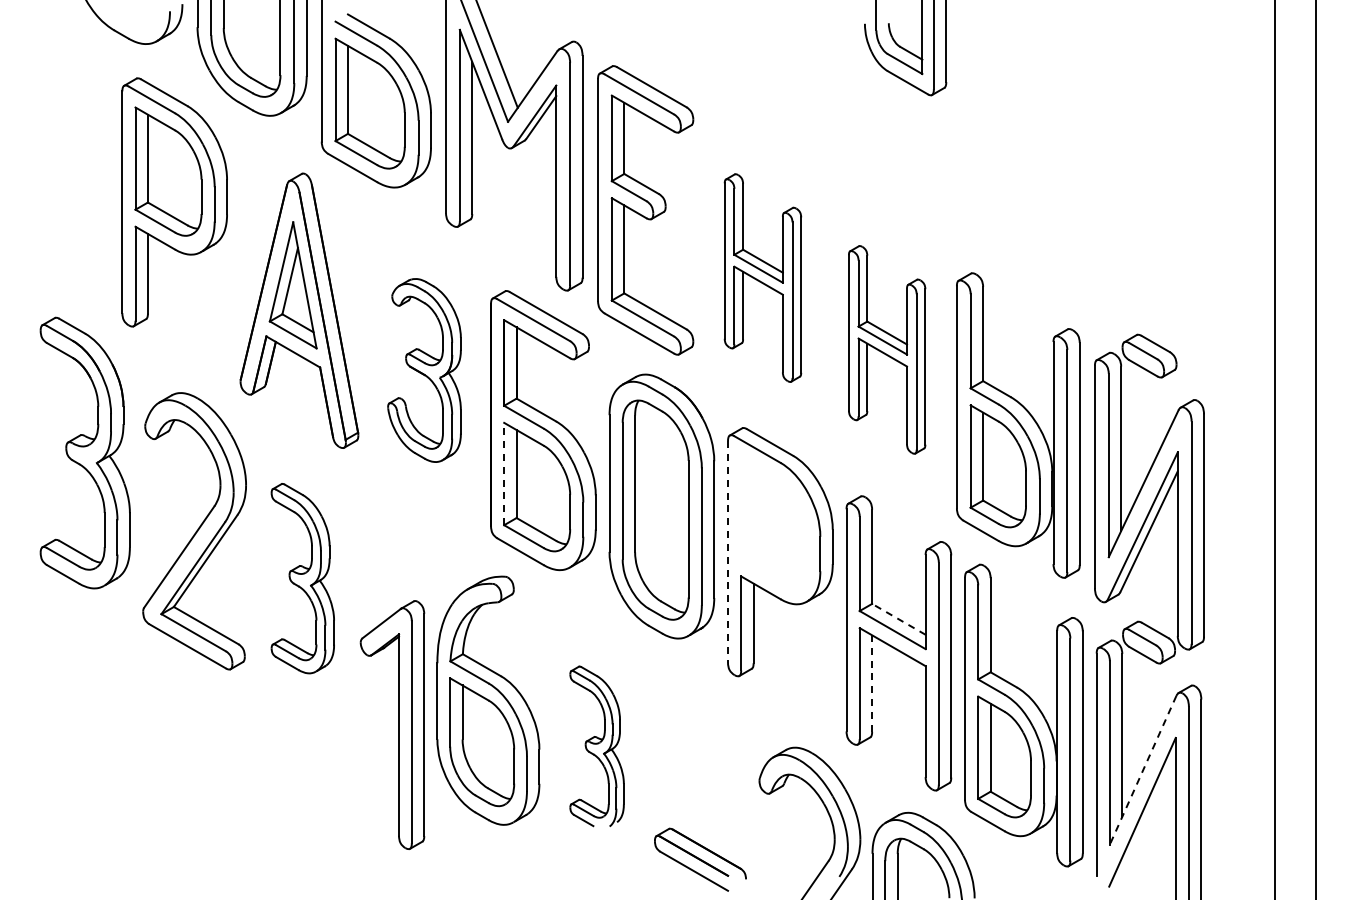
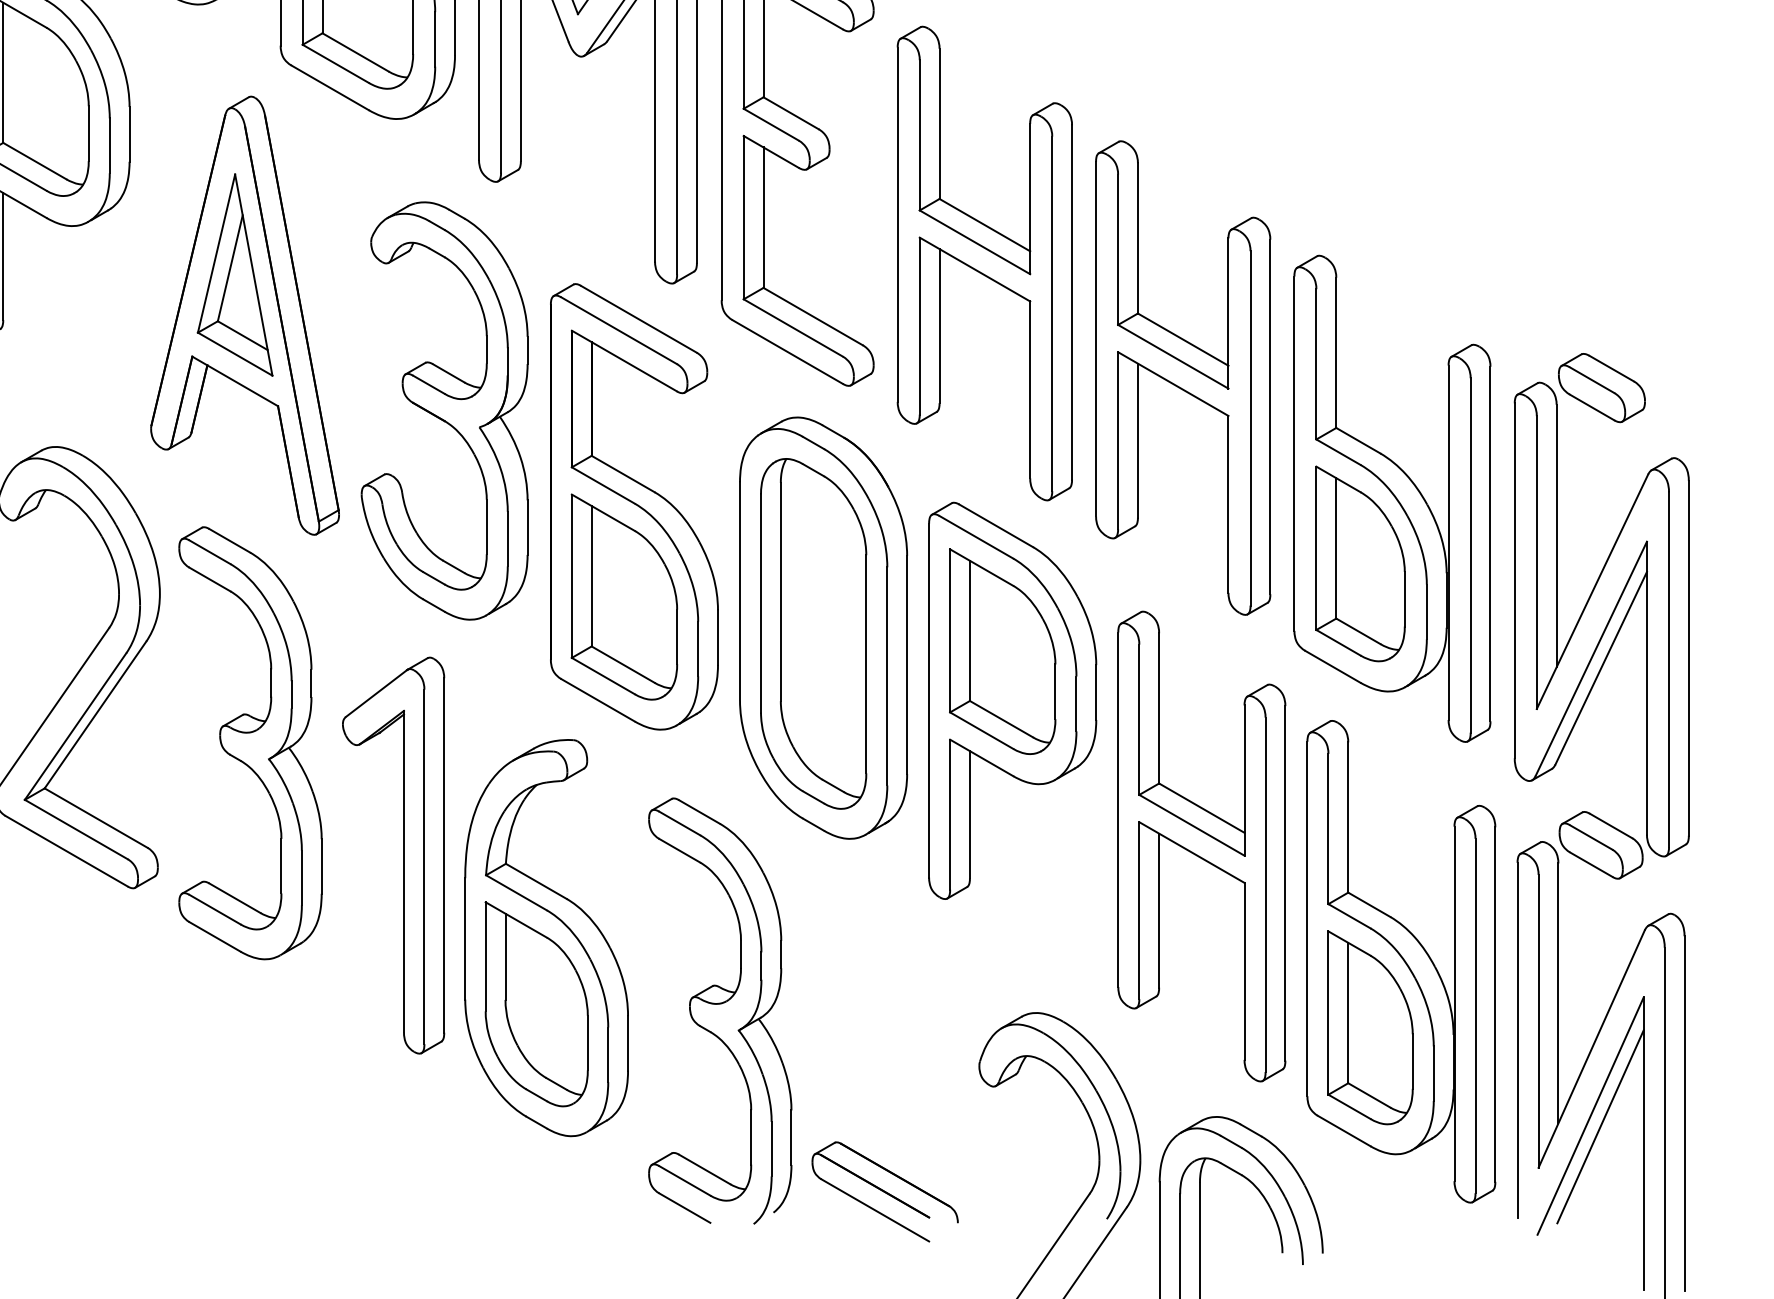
part: (762, 277) -> (984, 262), size x1.43
part: (886, 349) -> (1182, 377), size x1.43
part: (424, 370) -> (444, 410), size x1.43
line: (504, 473) -> (572, 575), dashed -> solid
part: (773, 521) -> (1001, 651), added
line: (728, 551) -> (929, 699), dashed -> solid
part: (302, 578) -> (249, 742), size x1.43
line: (898, 619) -> (1201, 808), dashed -> solid
line: (872, 683) -> (1159, 910), dashed -> solid
part: (392, 724) -> (393, 854), moved
part: (596, 746) -> (719, 1011), size x1.67
line: (1142, 770) -> (1590, 1049), dashed -> solid
line: (1148, 818) -> (1600, 1126), added

